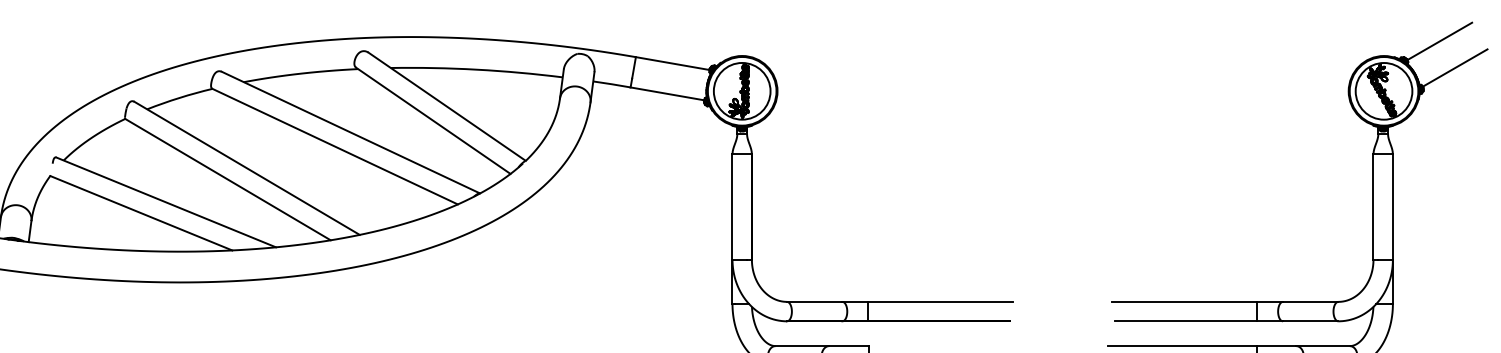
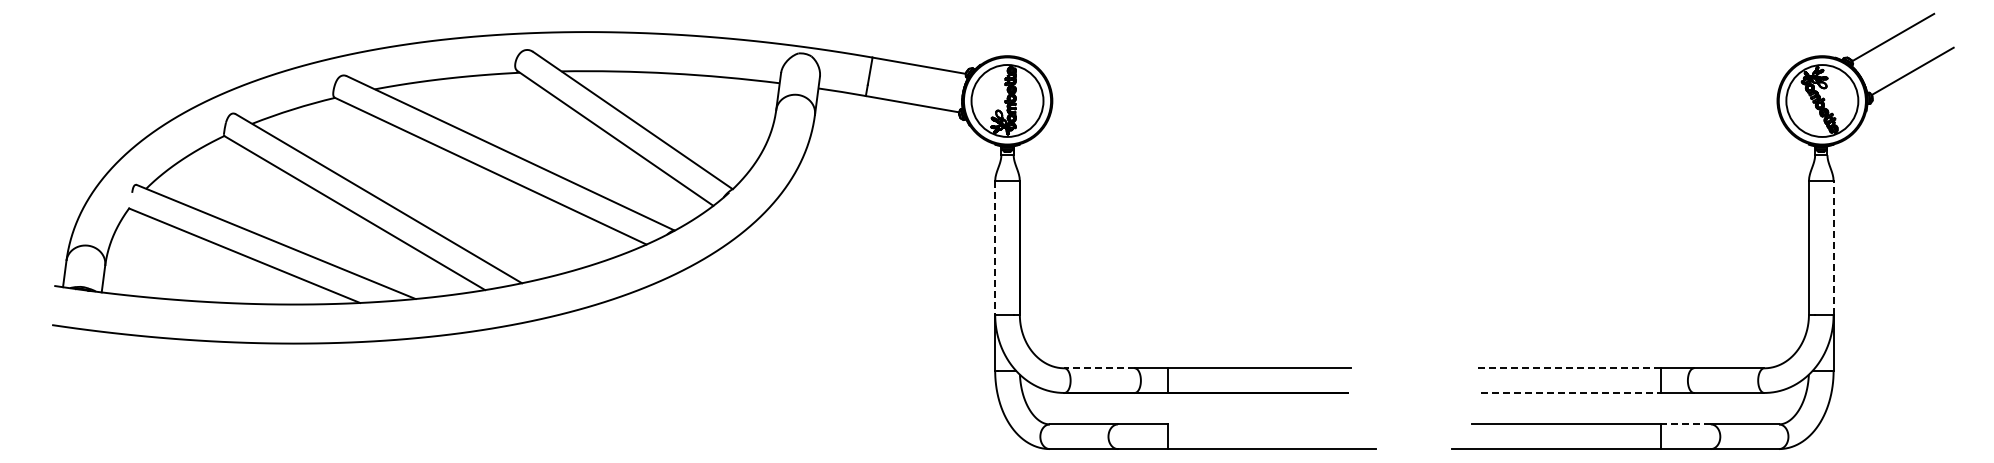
line: (732, 206) -> (995, 247), solid -> dashed
line: (1392, 206) -> (1833, 247), solid -> dashed
line: (814, 302) -> (1099, 368), solid -> dashed
line: (1184, 302) -> (1569, 368), solid -> dashed
line: (1186, 320) -> (1571, 392), solid -> dashed
line: (1276, 346) -> (1685, 424), solid -> dashed

